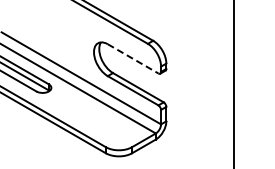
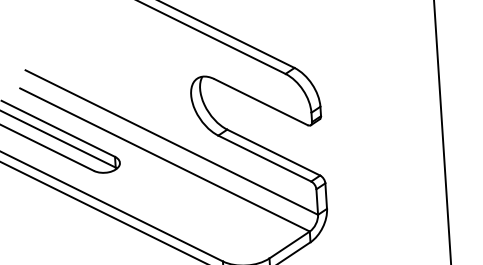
line: (133, 59) -> (261, 103), dashed -> solid

